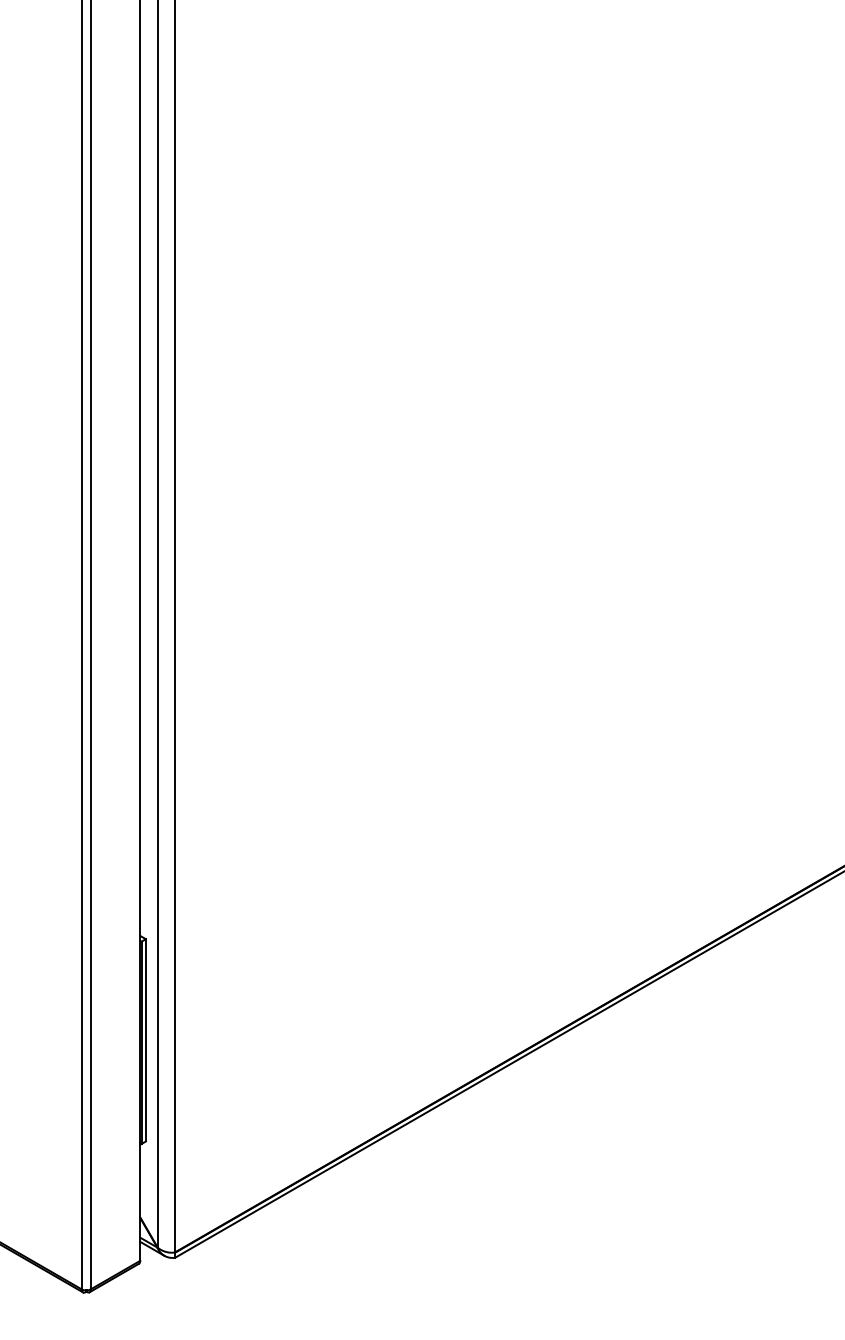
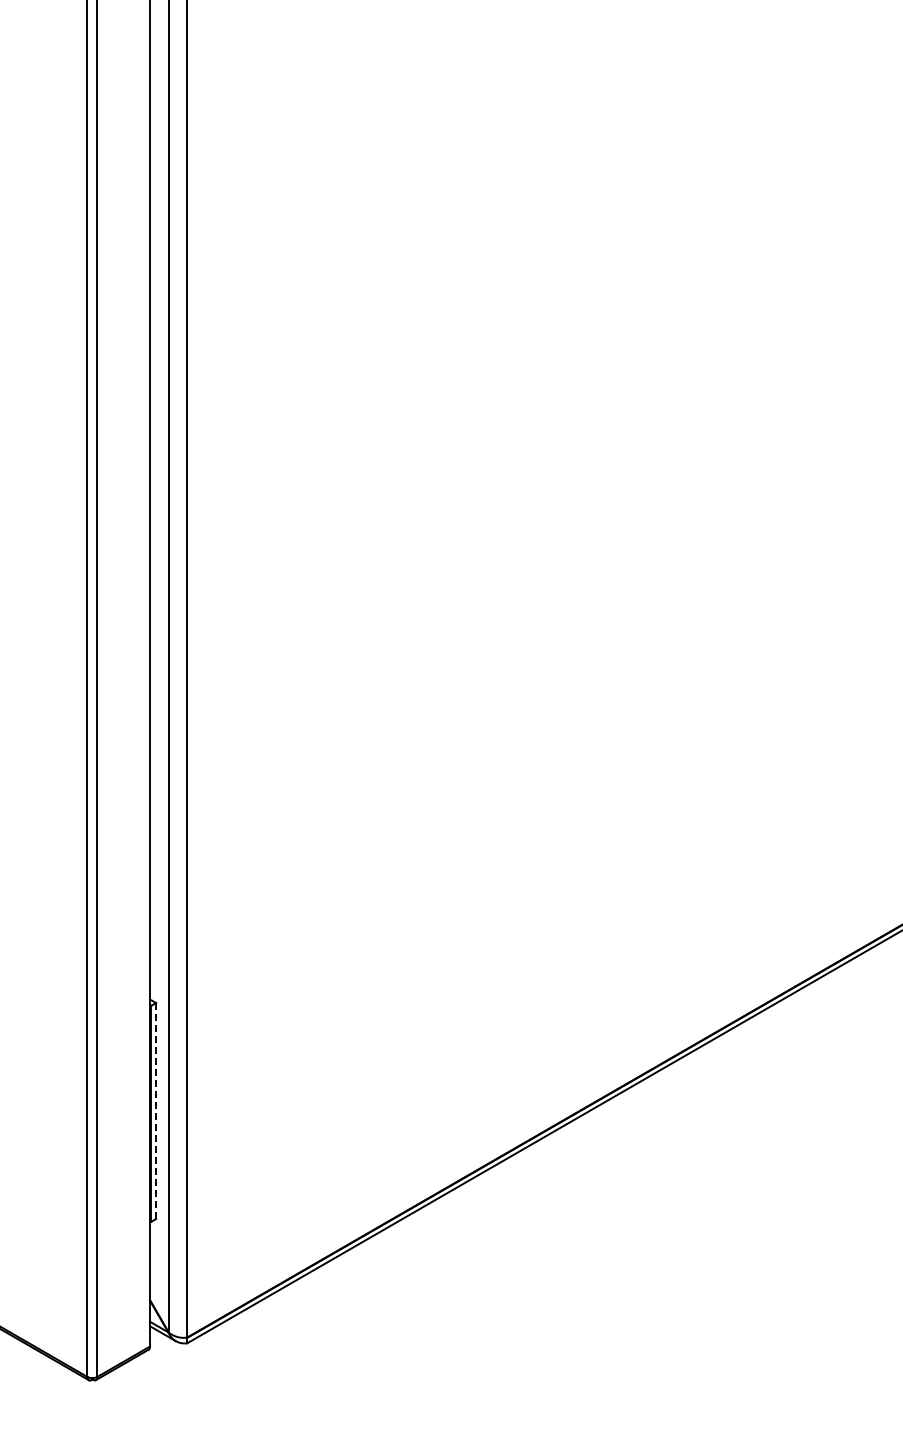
line: (146, 1040) -> (156, 1111), solid -> dashed

